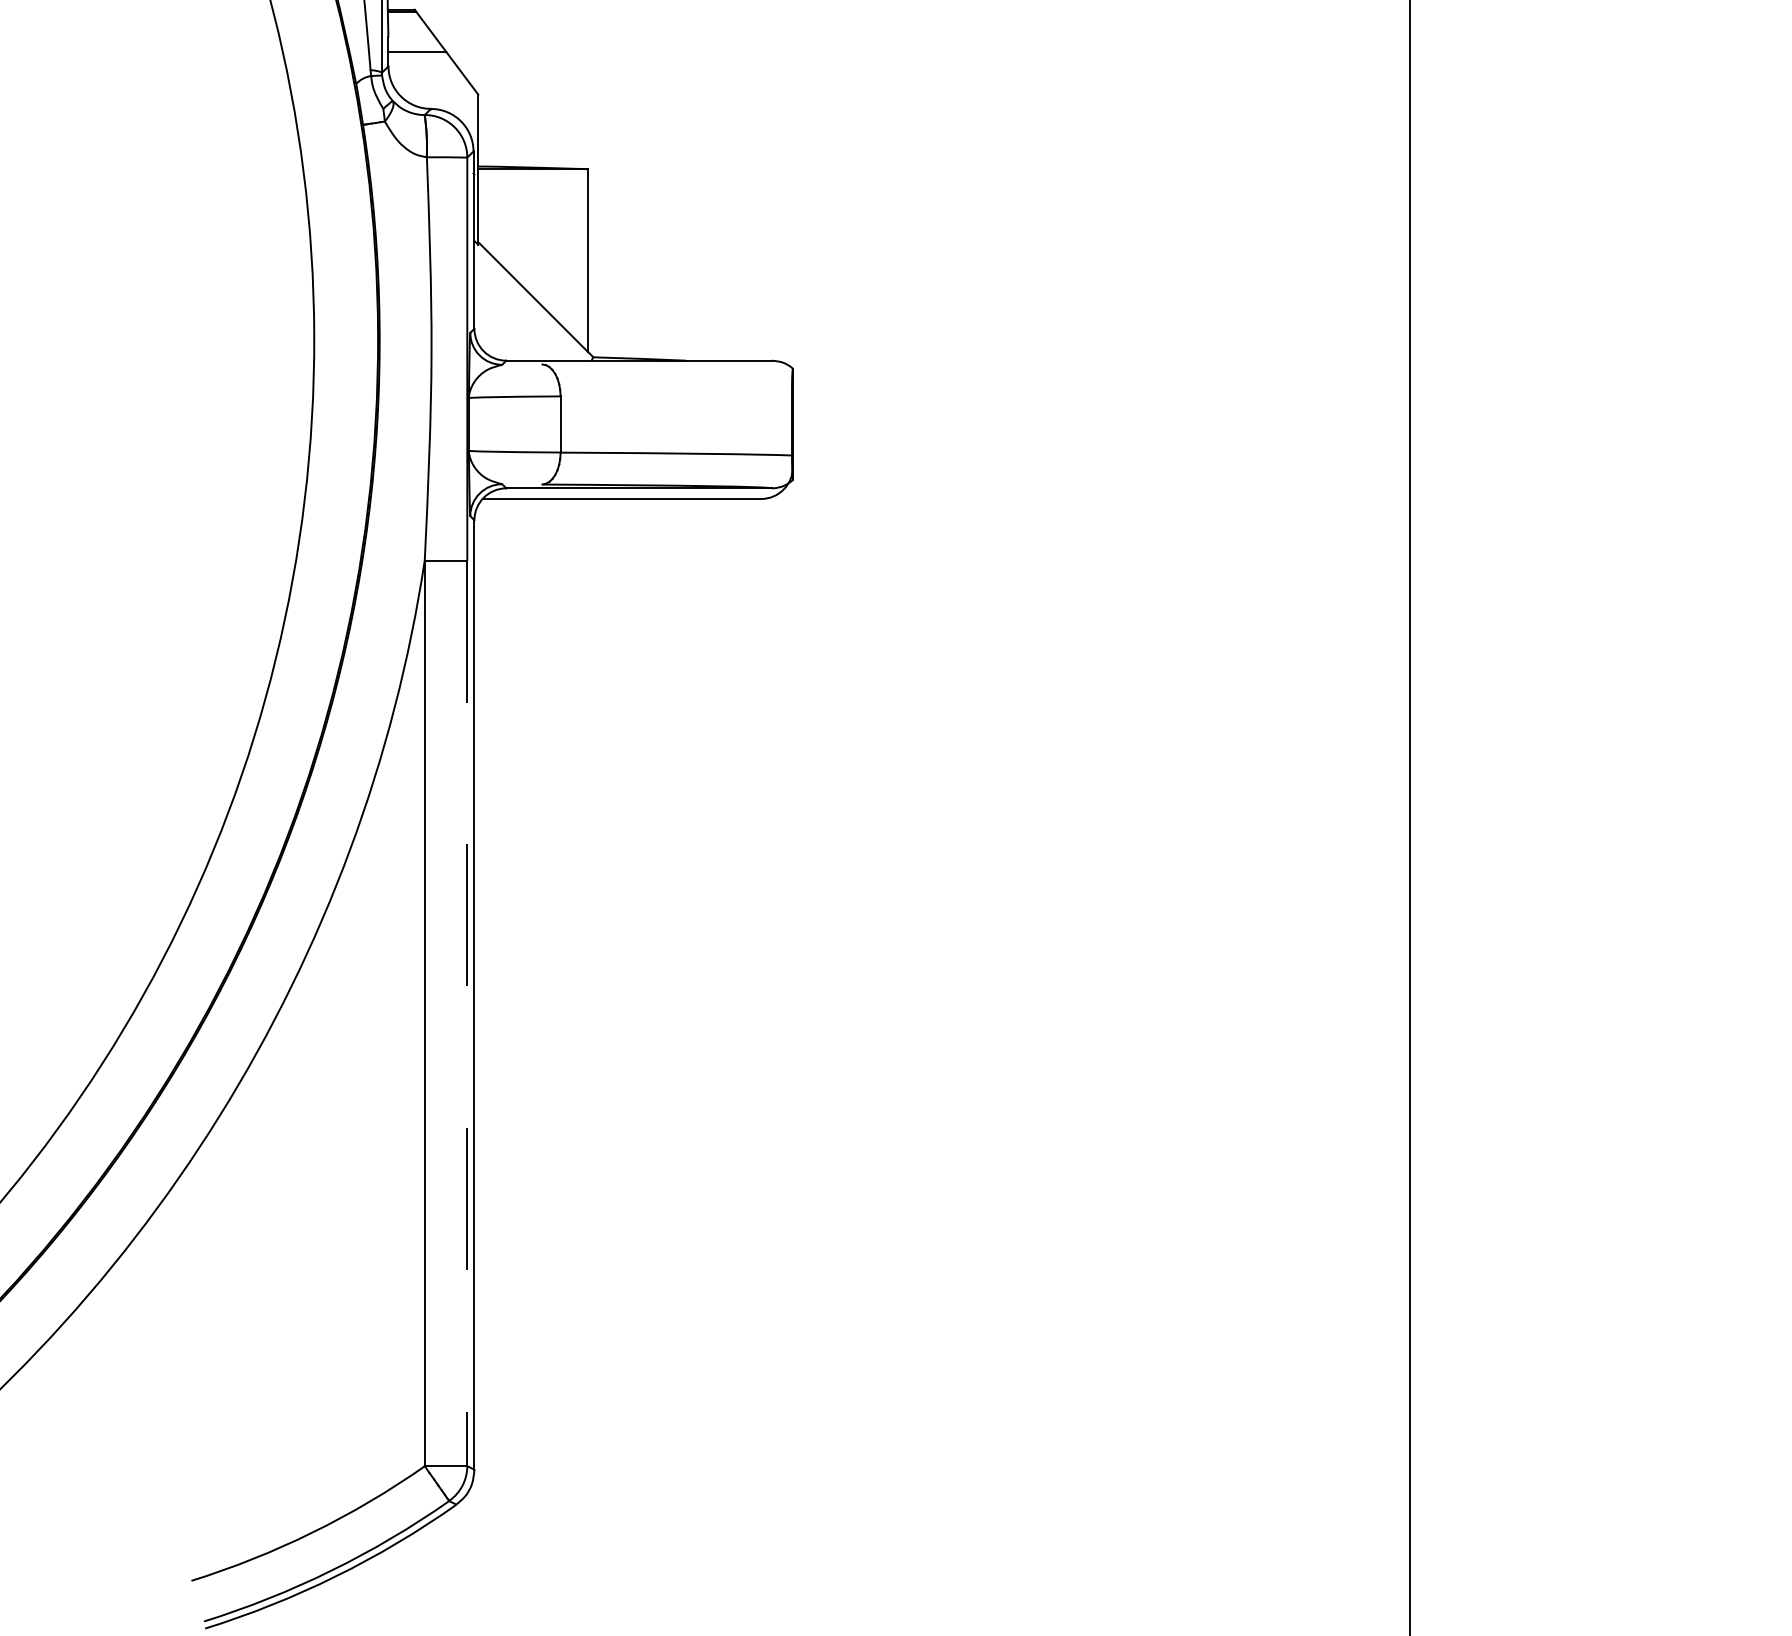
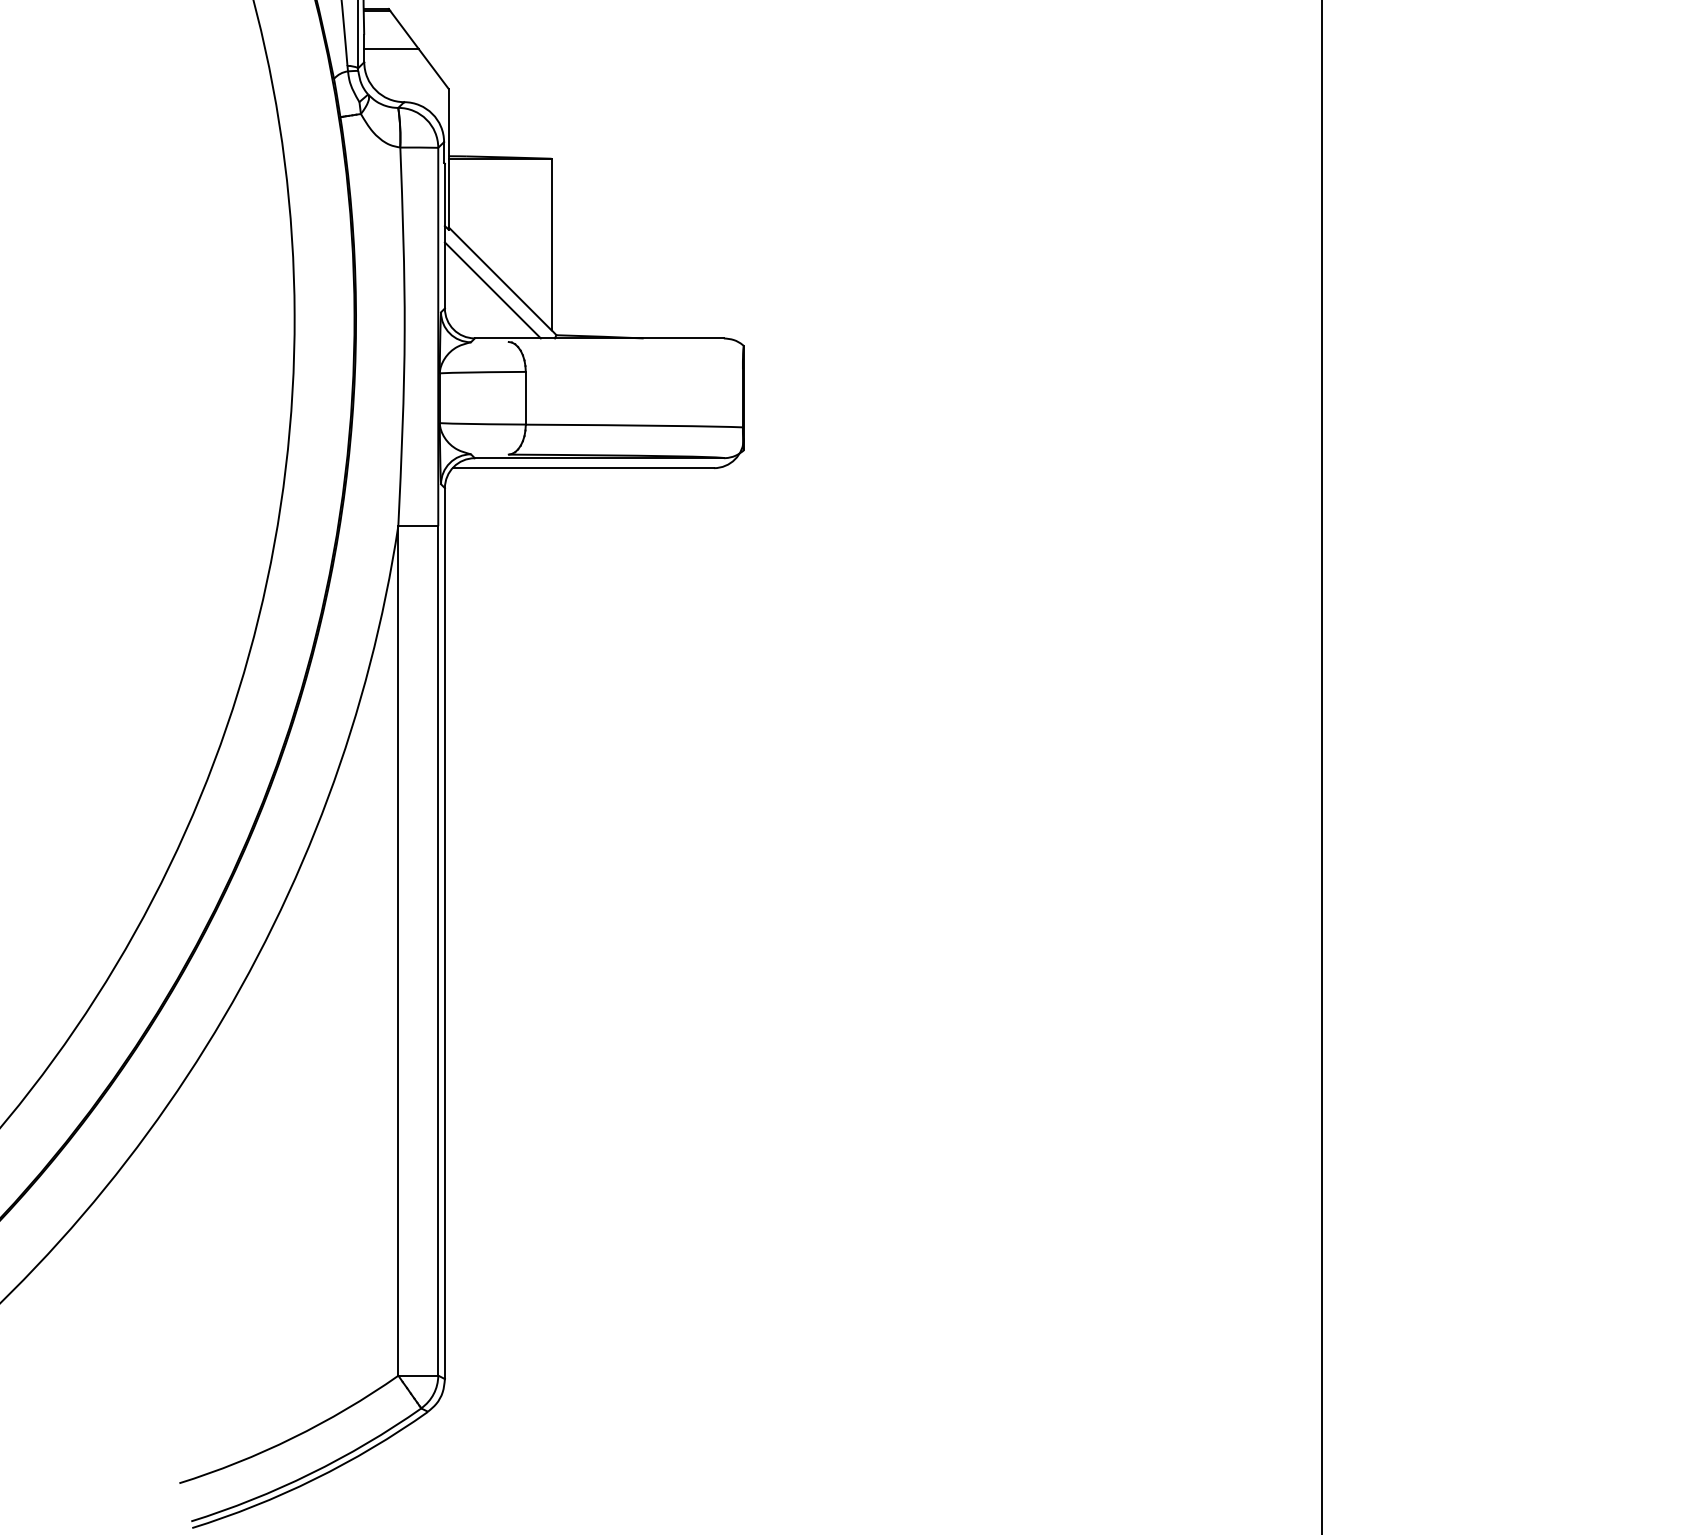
line: (525, 309) -> (492, 290), added
line: (467, 1013) -> (438, 950), dashed -> solid

